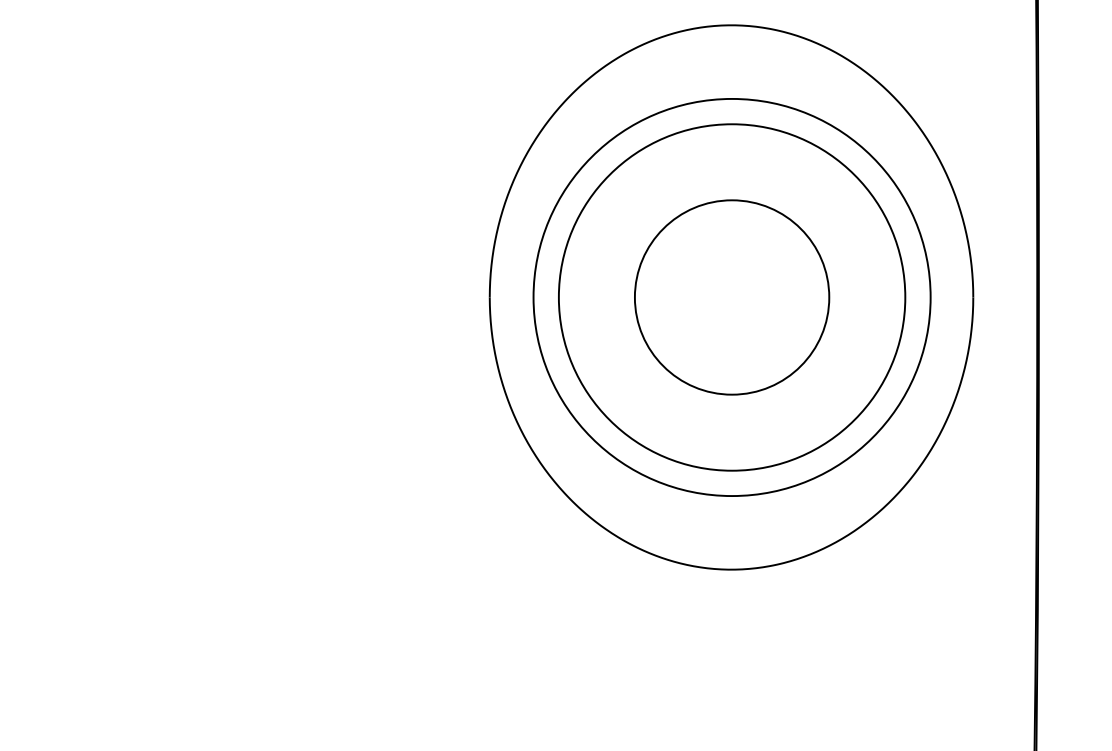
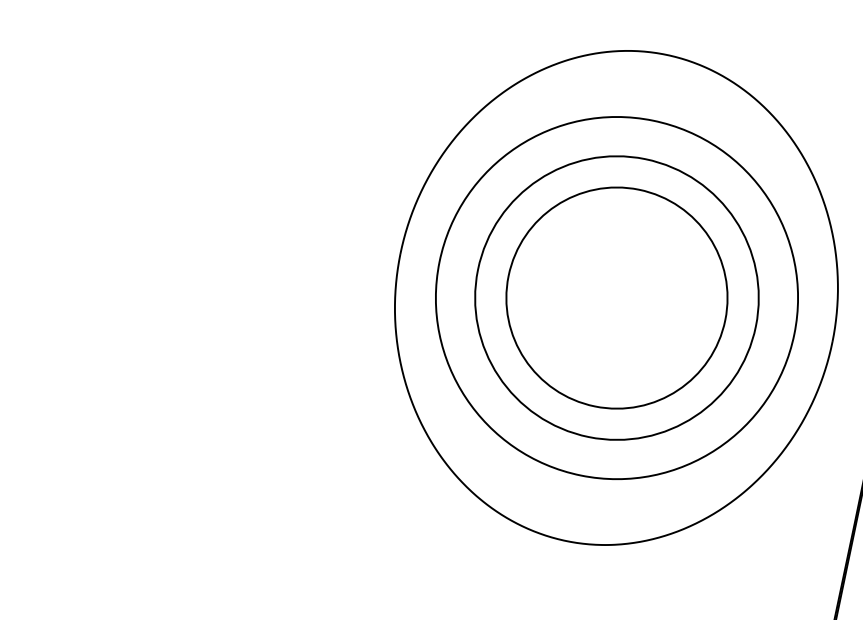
circle: (731, 297) -> (616, 297), size x0.7
circle: (731, 297) -> (616, 297), size x1.6

